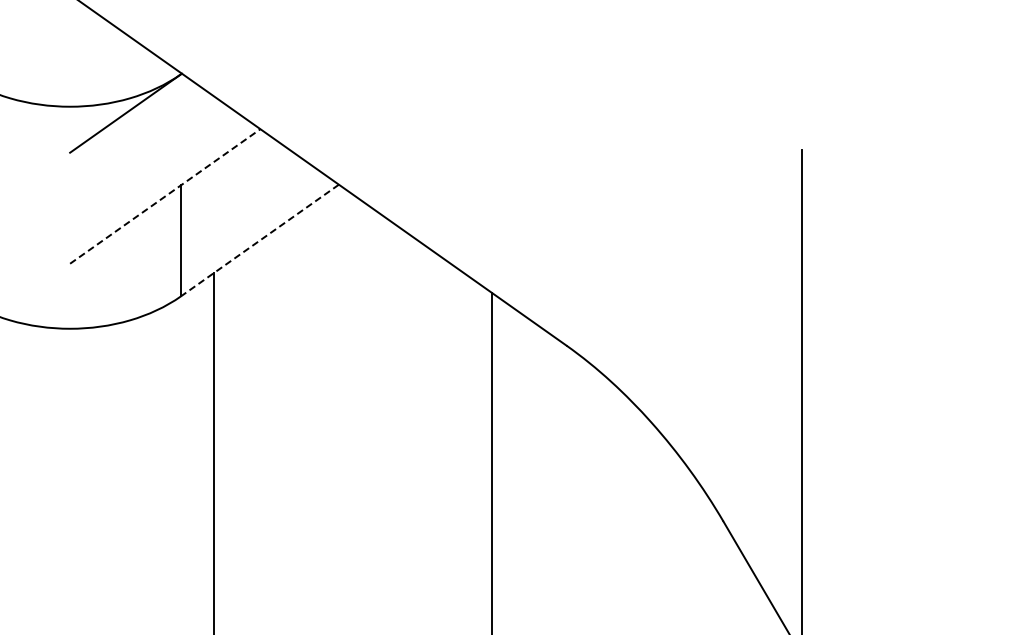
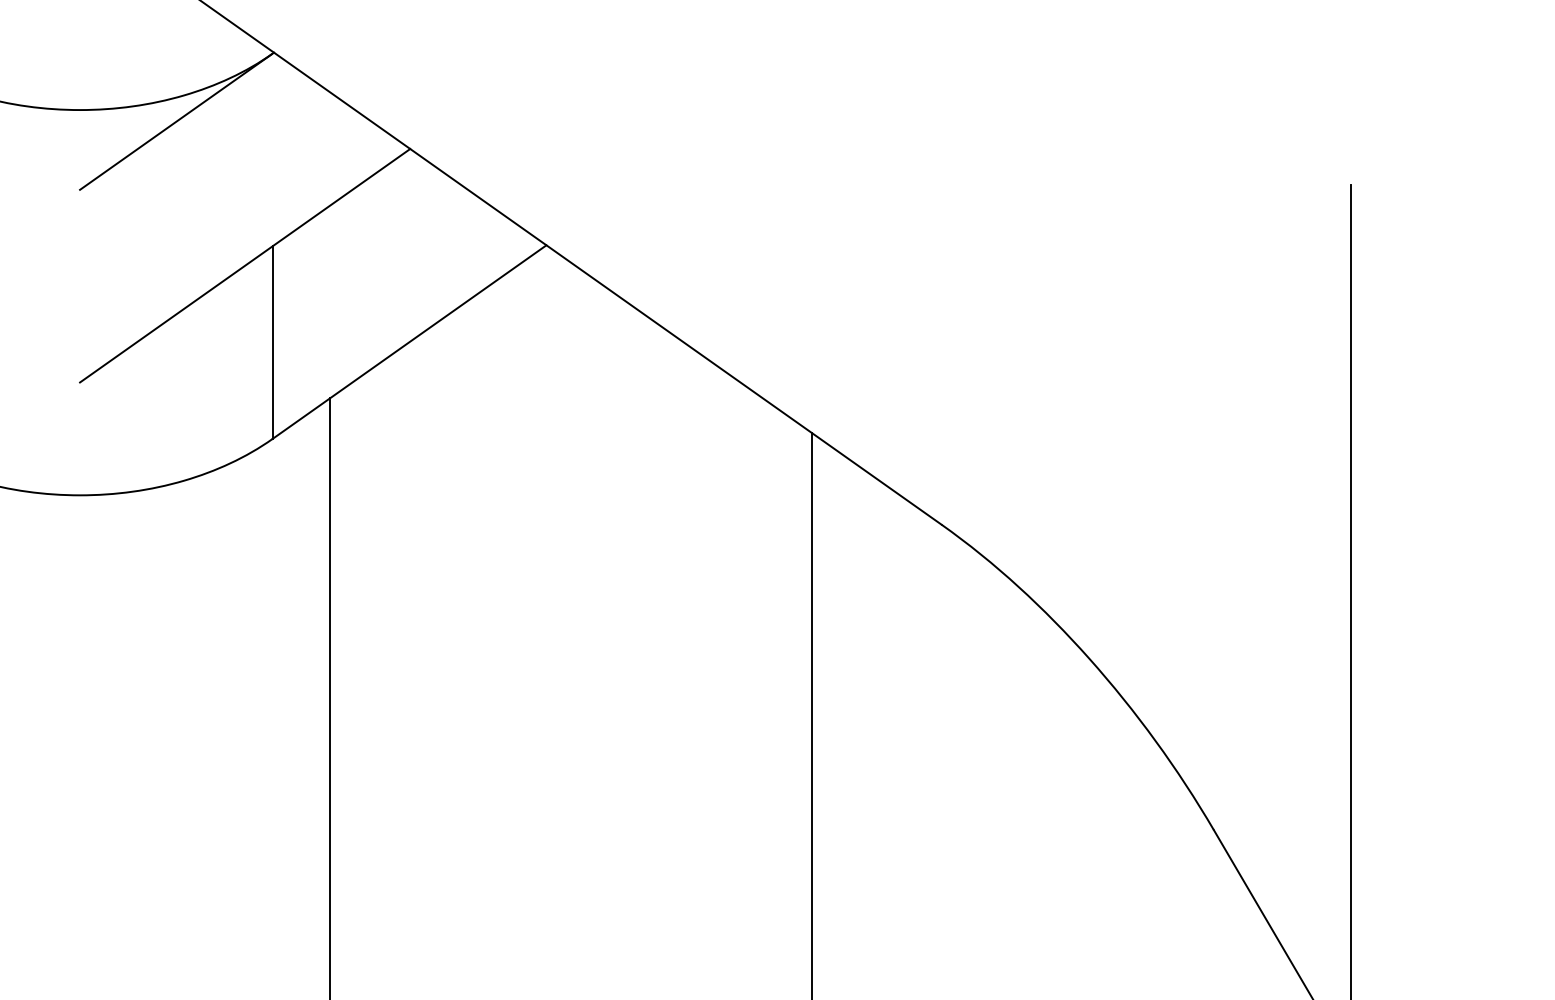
line: (165, 196) -> (245, 265), dashed -> solid
line: (260, 240) -> (410, 342), dashed -> solid

